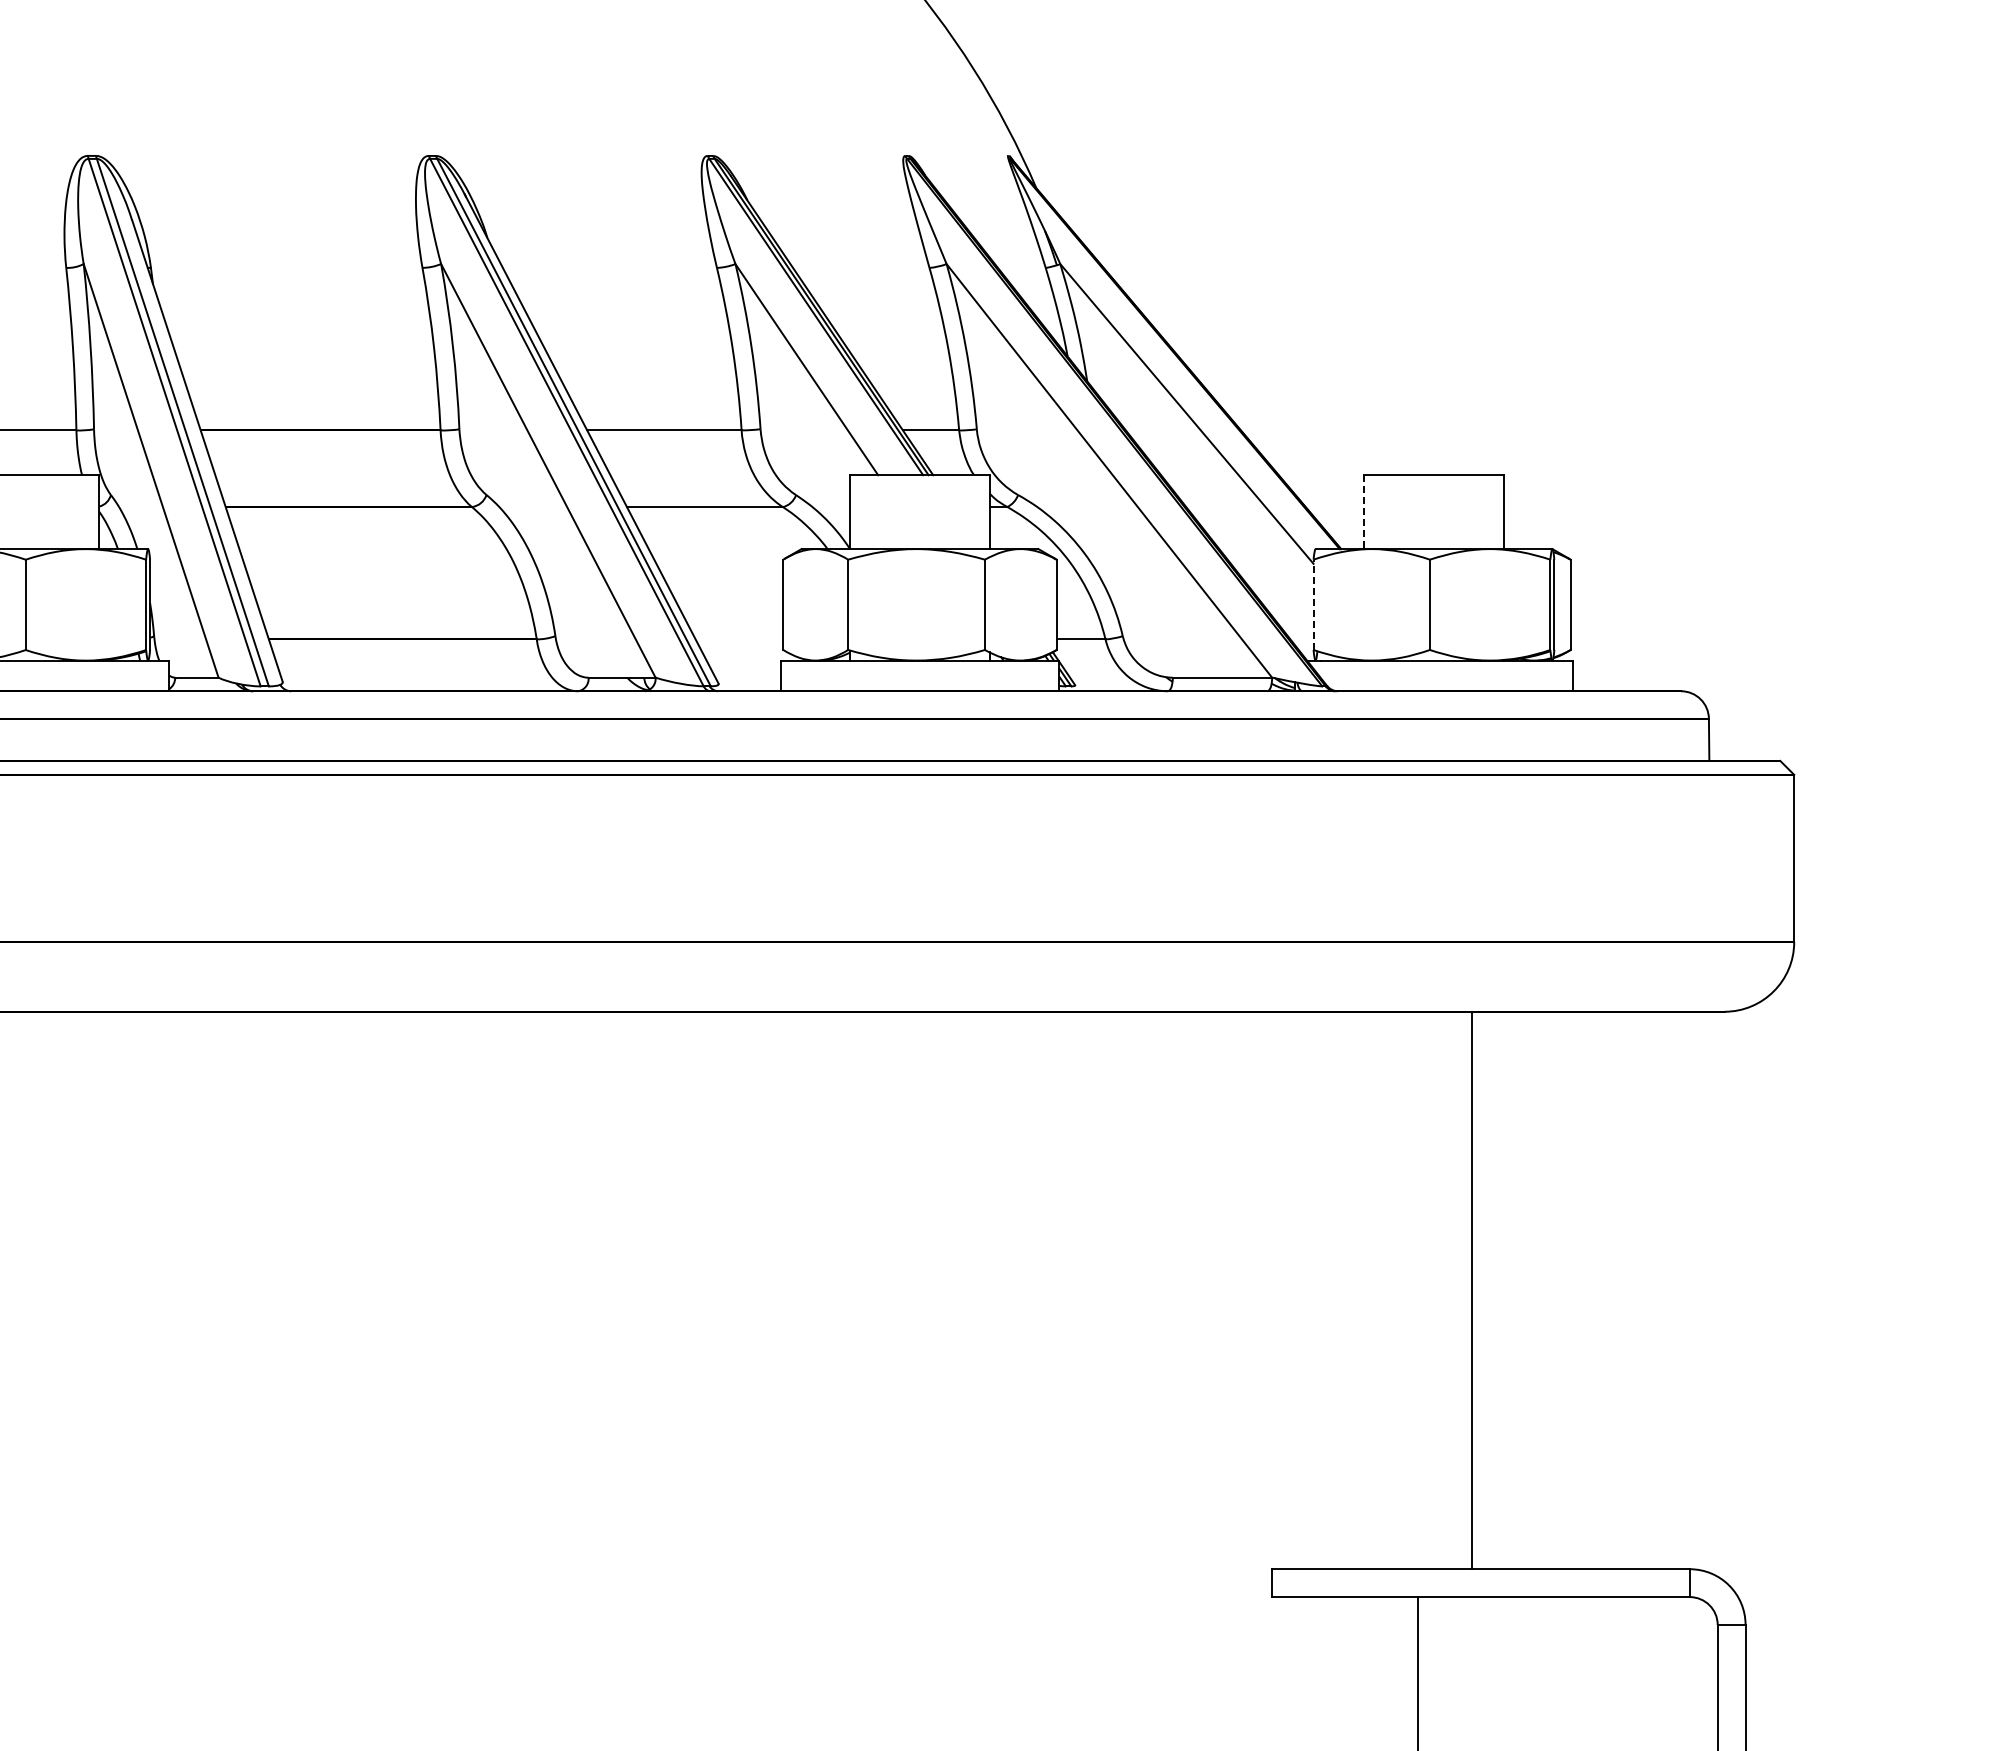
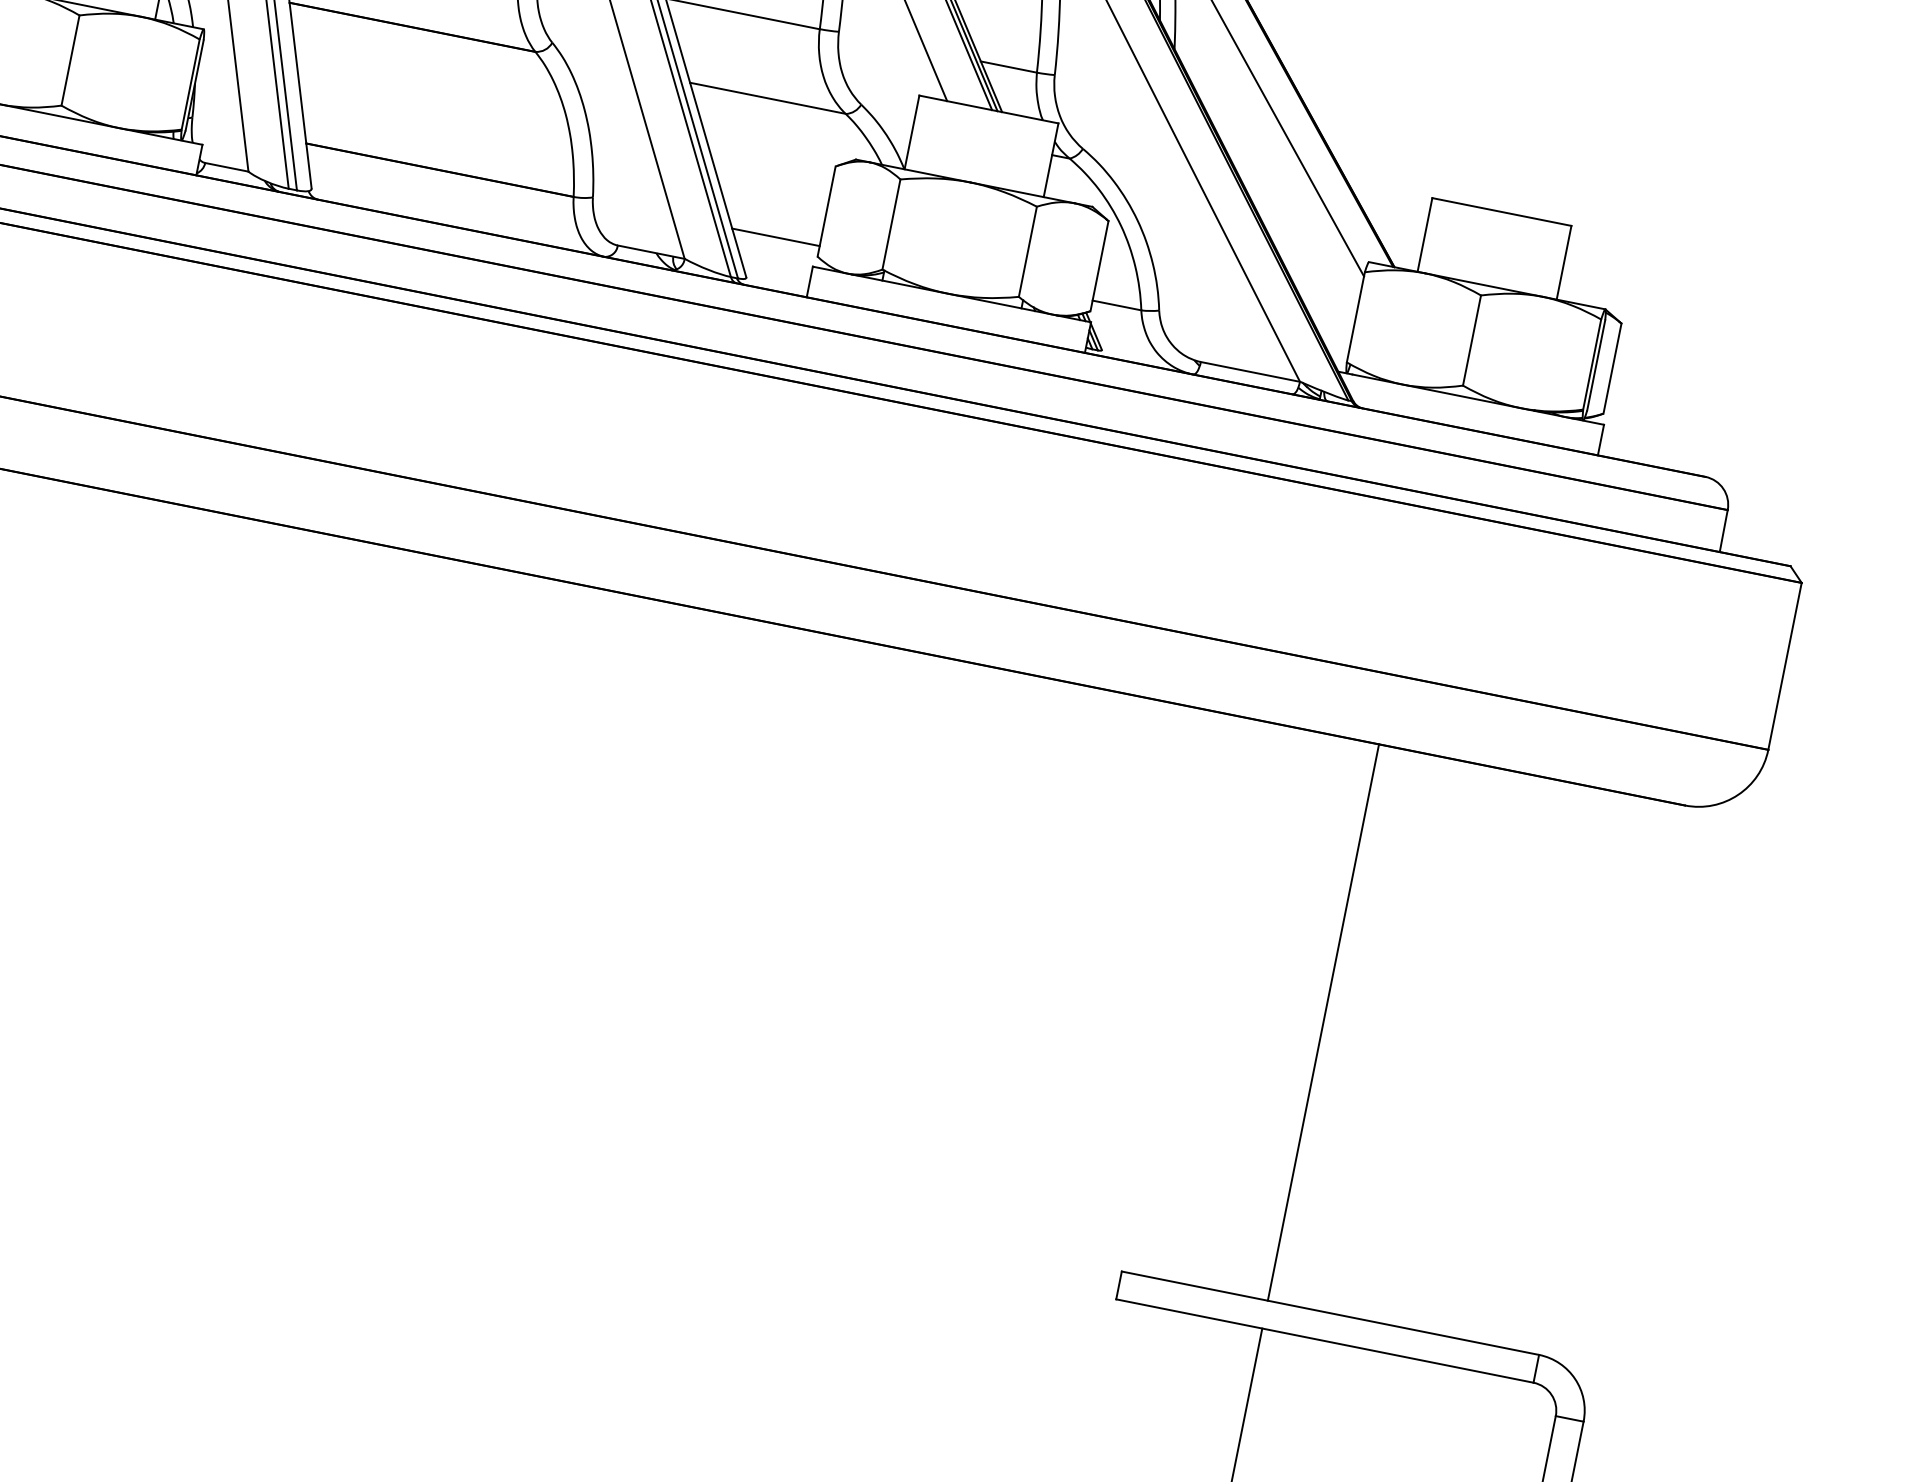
line: (1364, 512) -> (1425, 235), dashed -> solid
line: (1313, 604) -> (1355, 316), dashed -> solid
line: (739, 639) -> (776, 237), added
line: (1472, 1290) -> (1323, 1022), moved

